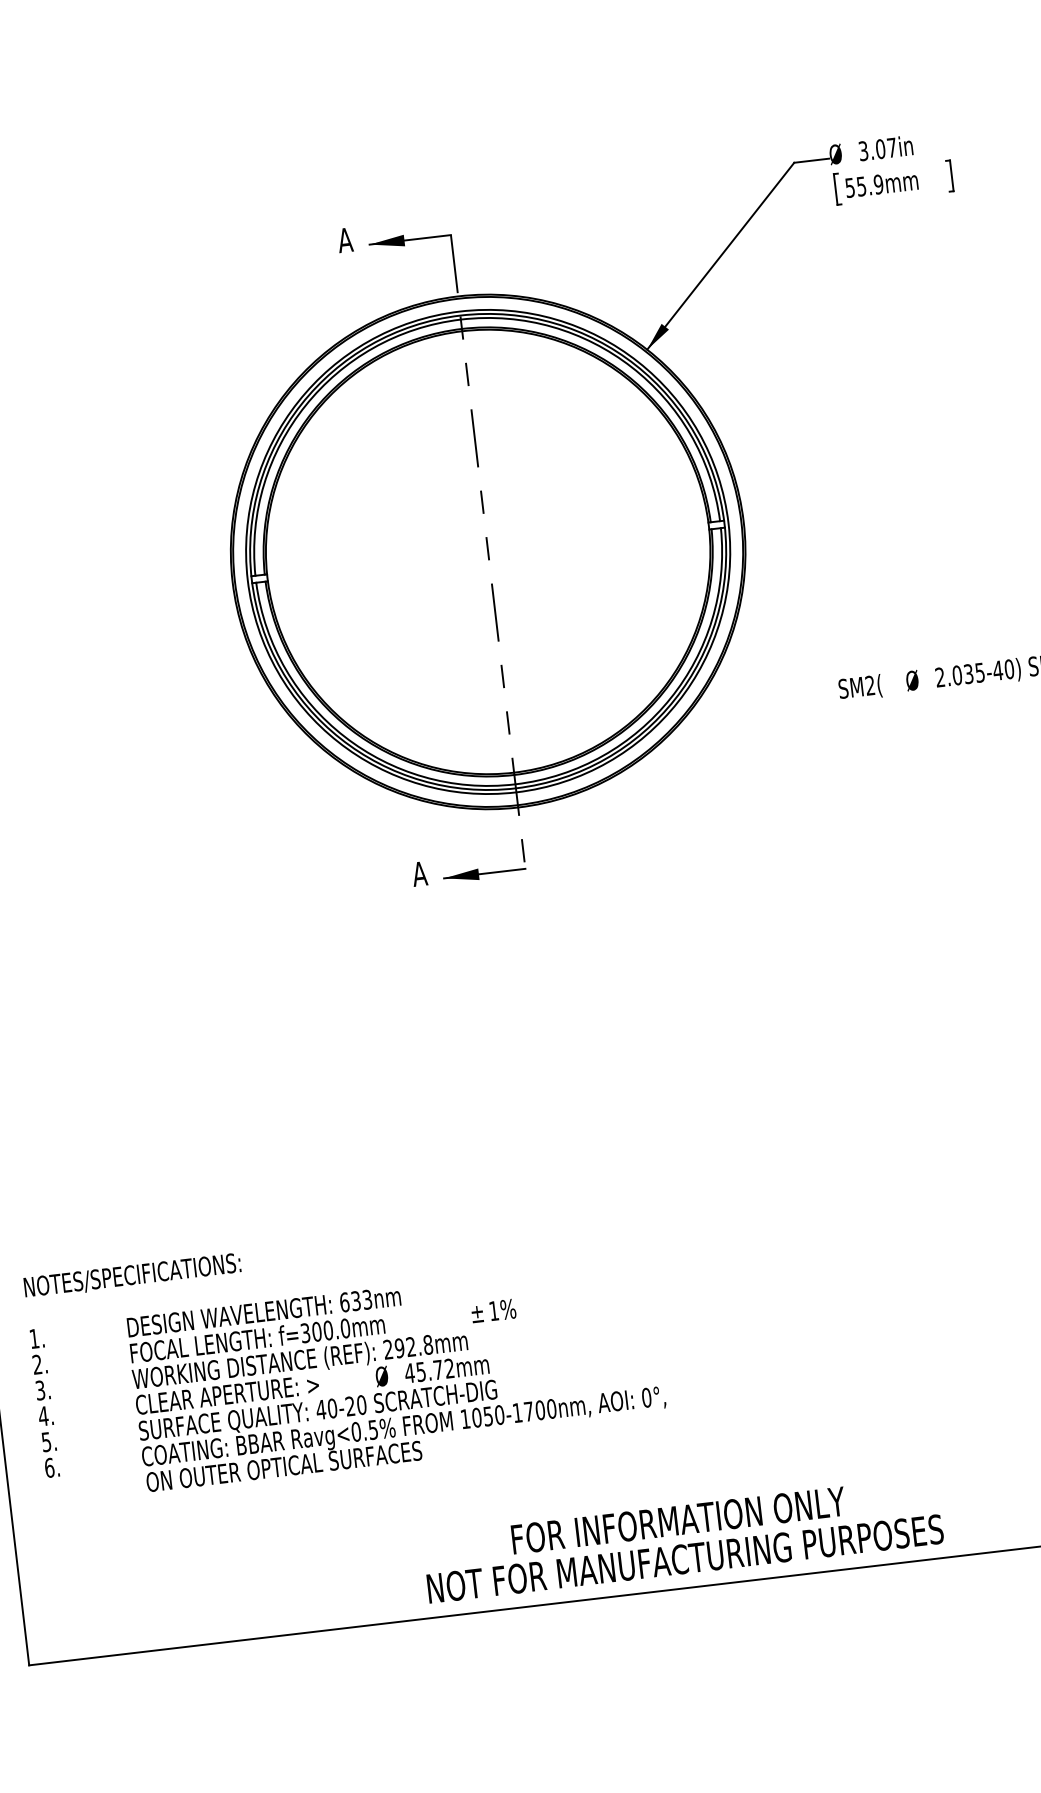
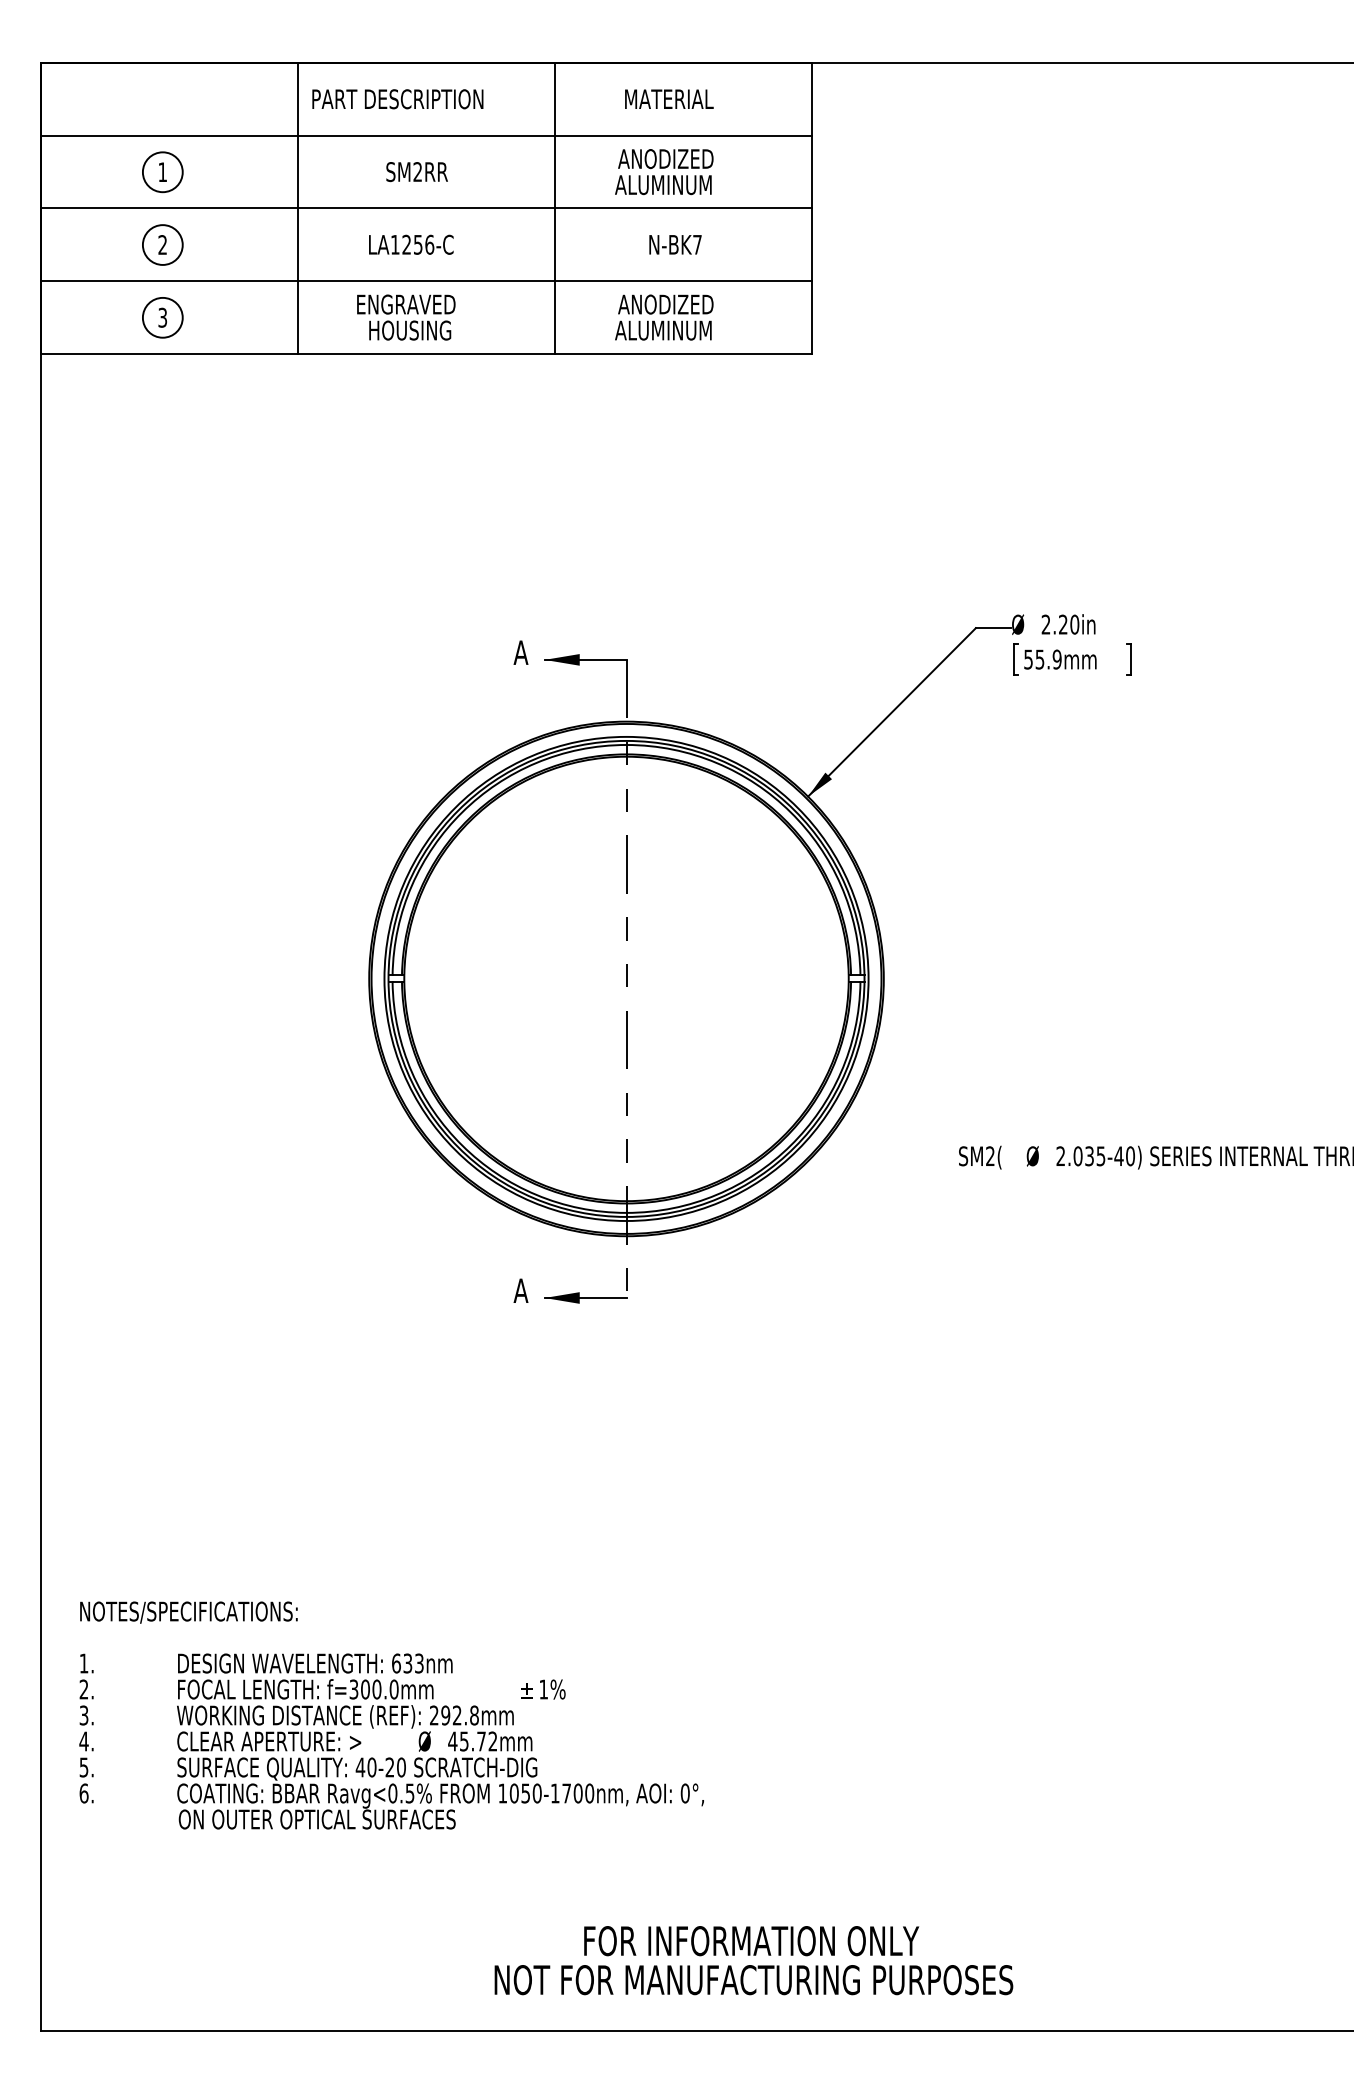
text: (877, 149) -> (1060, 624), 3.07in -> 2.20in
text: (345, 1354) -> (391, 1715), moved
text: (682, 1539) -> (753, 1960), moved

